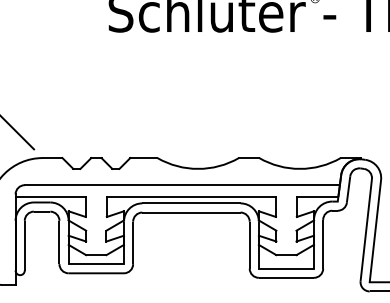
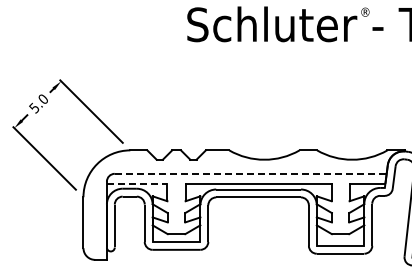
line: (182, 184) -> (250, 173), solid -> dashed
line: (51, 196) -> (137, 183), solid -> dashed

